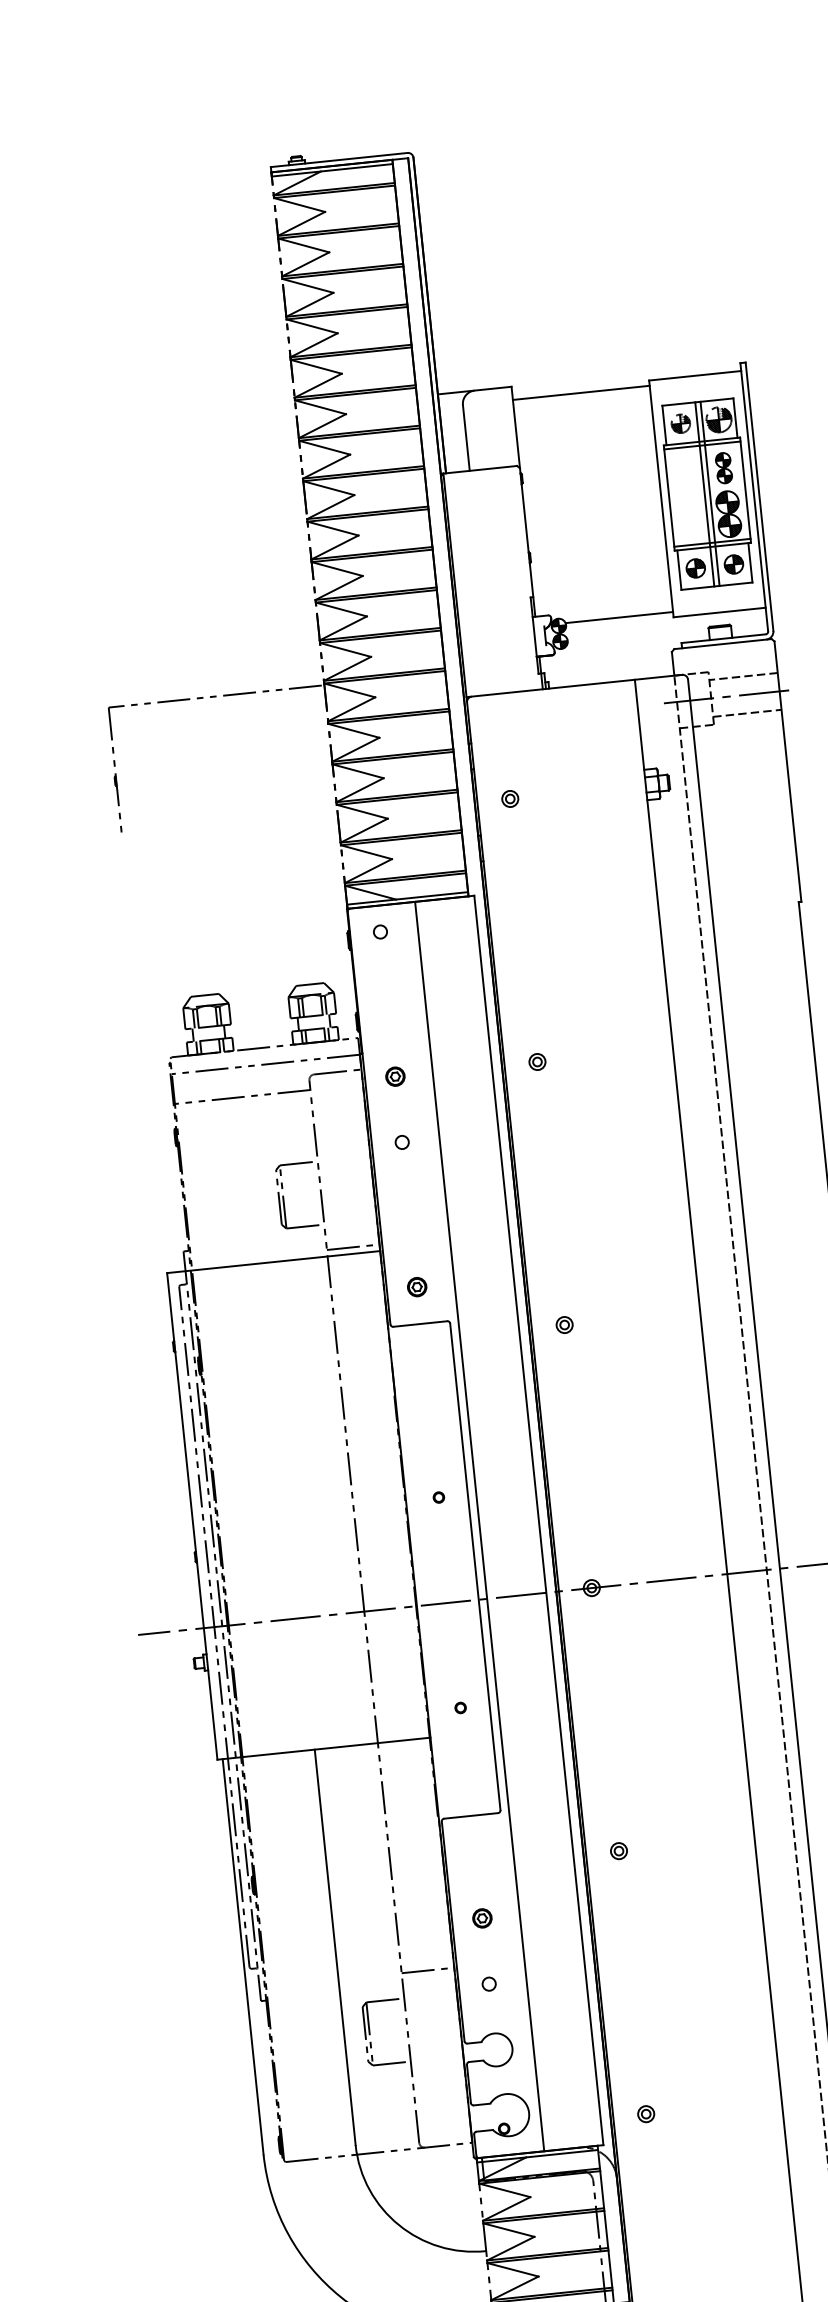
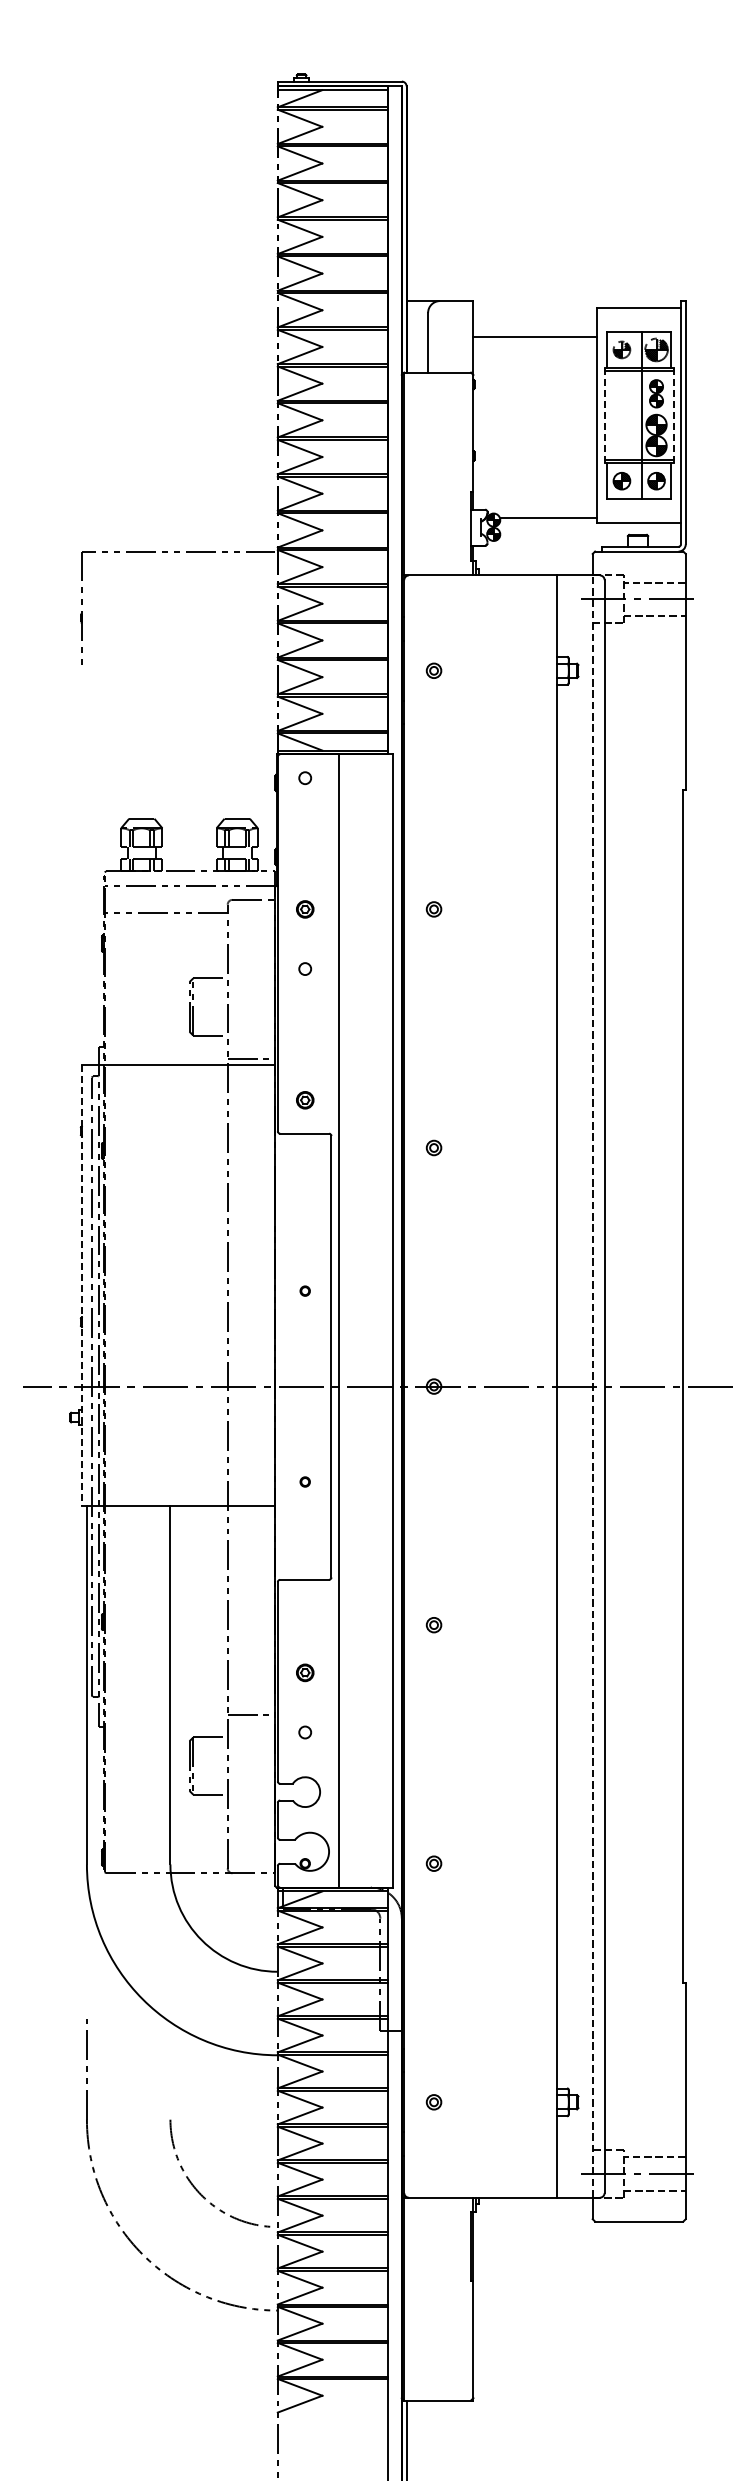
line: (581, 392) -> (535, 336), moved
line: (745, 490) -> (673, 415), solid -> dashed
line: (704, 494) -> (636, 415), removed
line: (669, 498) -> (604, 415), solid -> dashed
line: (192, 1516) -> (82, 1285), solid -> dashed

